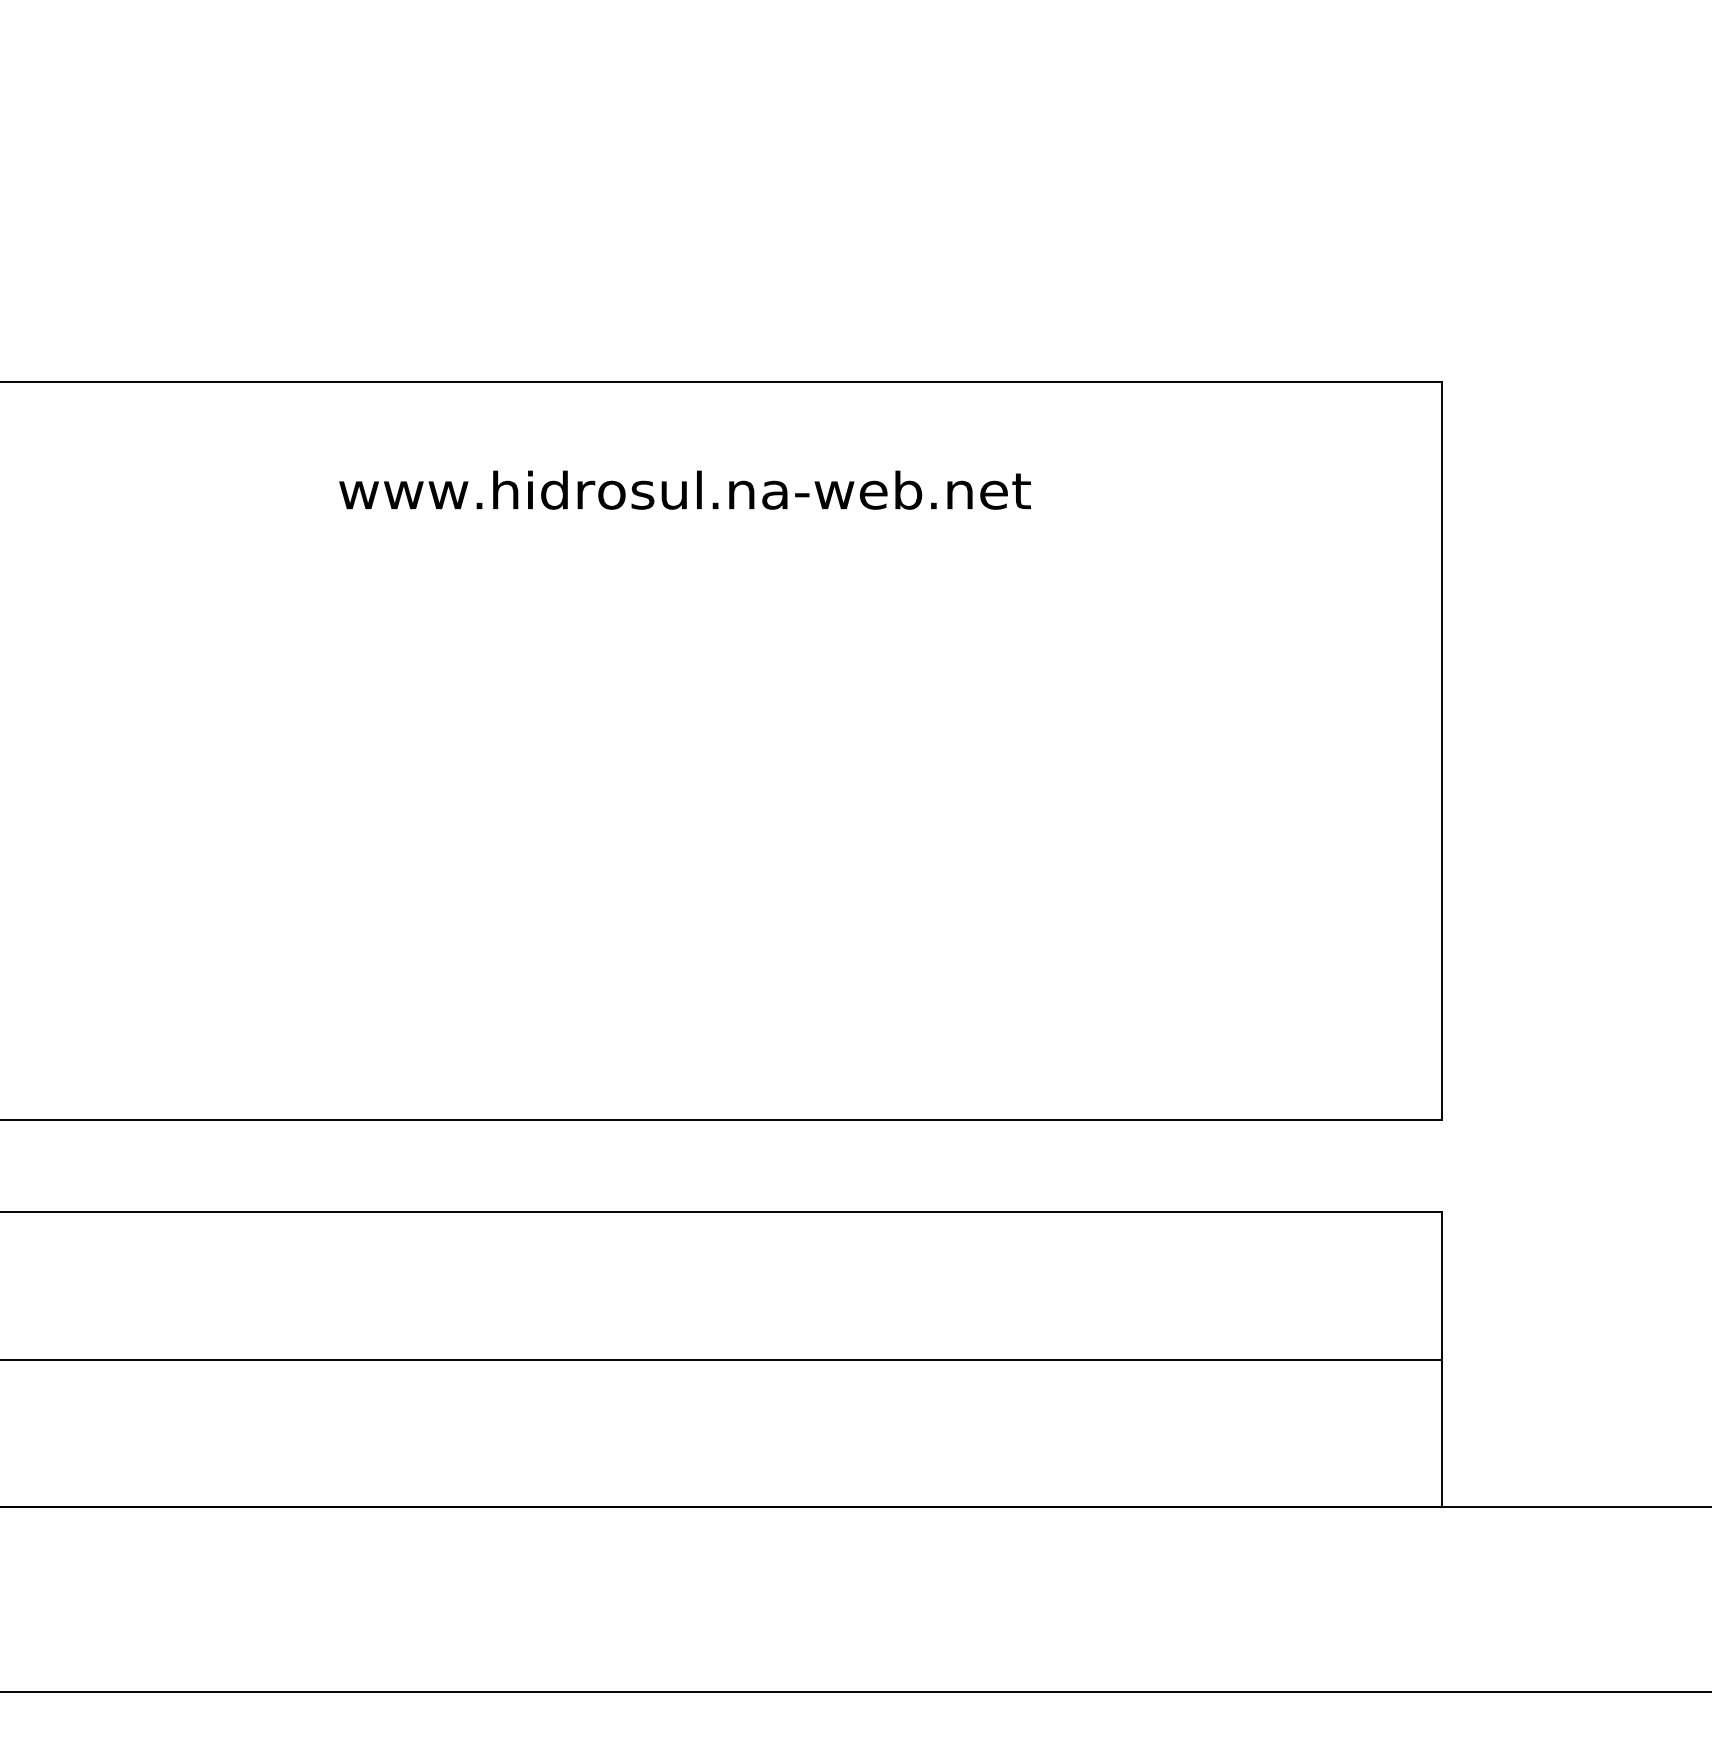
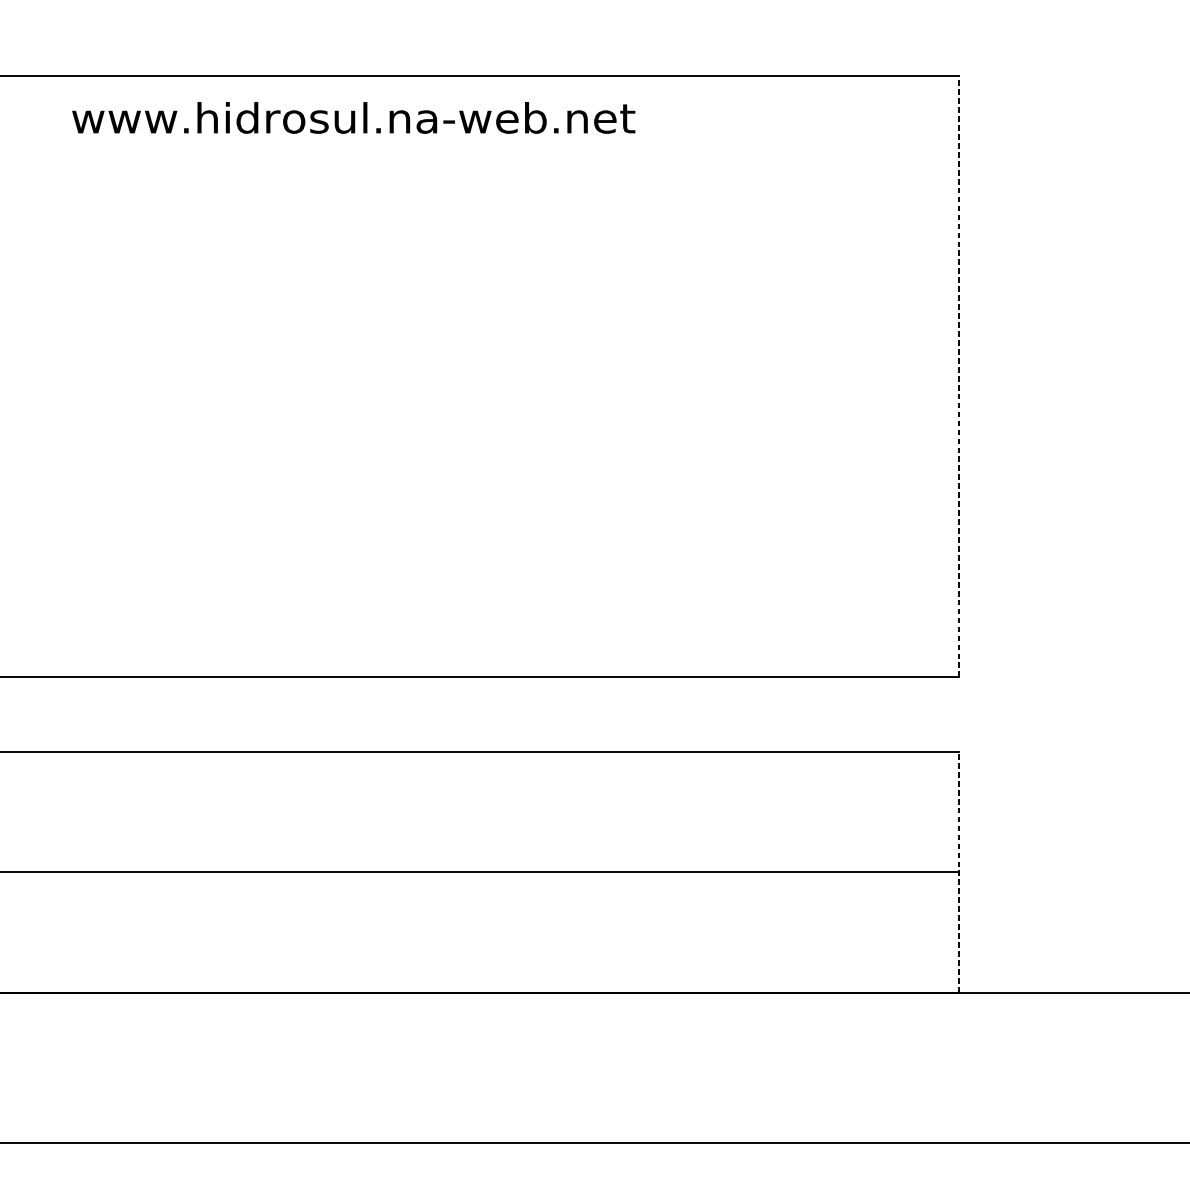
text: (684, 489) -> (353, 117), moved
line: (1441, 750) -> (959, 376), solid -> dashed
line: (1441, 1359) -> (959, 872), solid -> dashed

